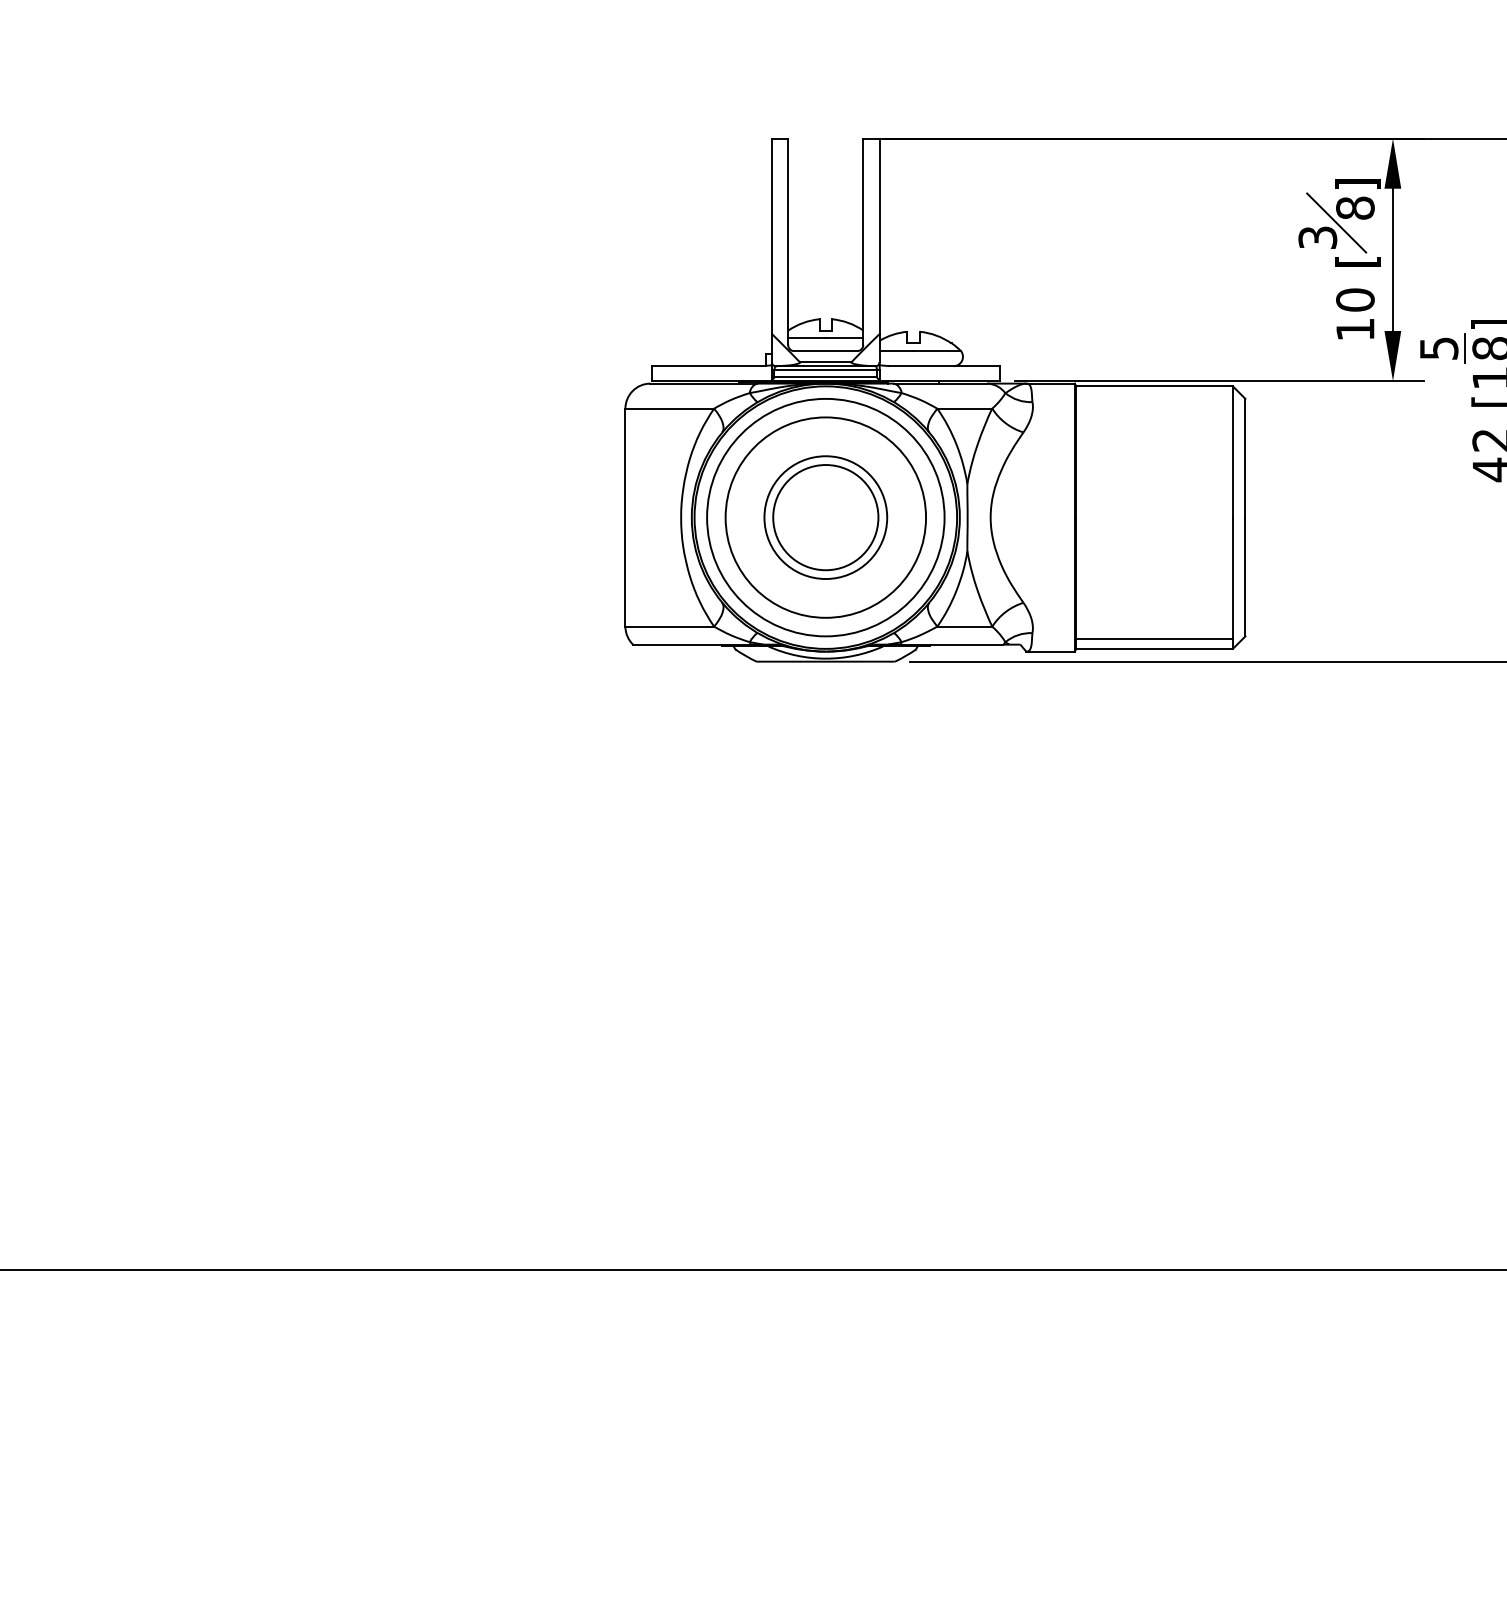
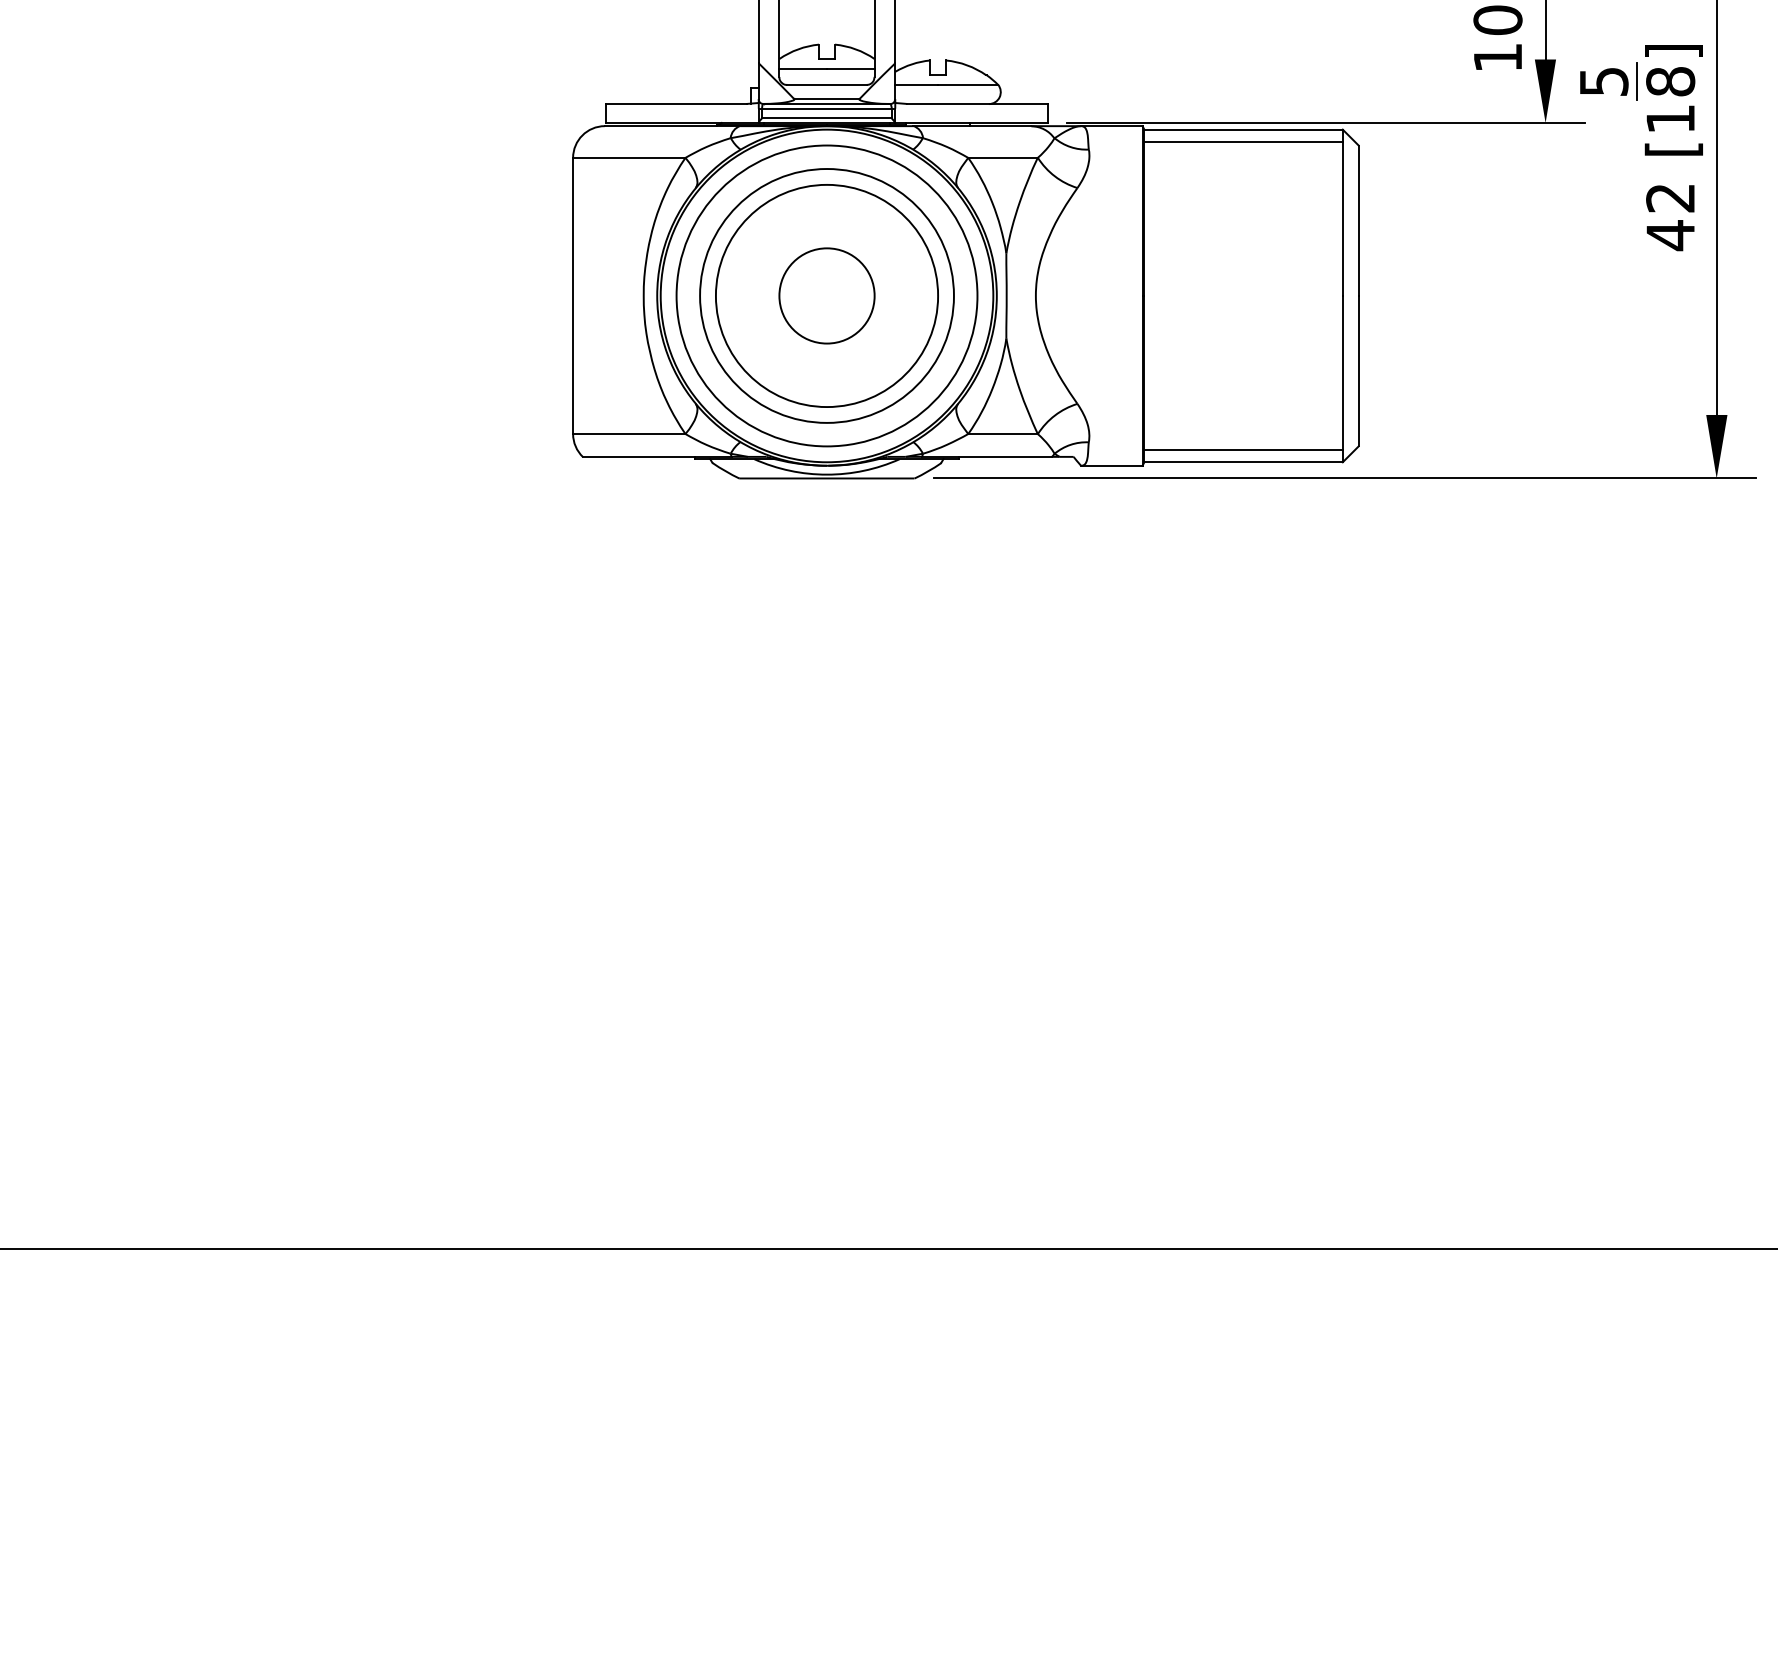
line: (1154, 396) -> (1243, 142), added
circle: (825, 517) -> (826, 295), size x0.71
circle: (825, 517) -> (826, 295), size x1.43

